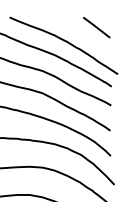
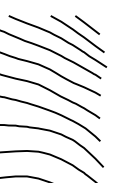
curve: (85, 37) -> (77, 34), added

